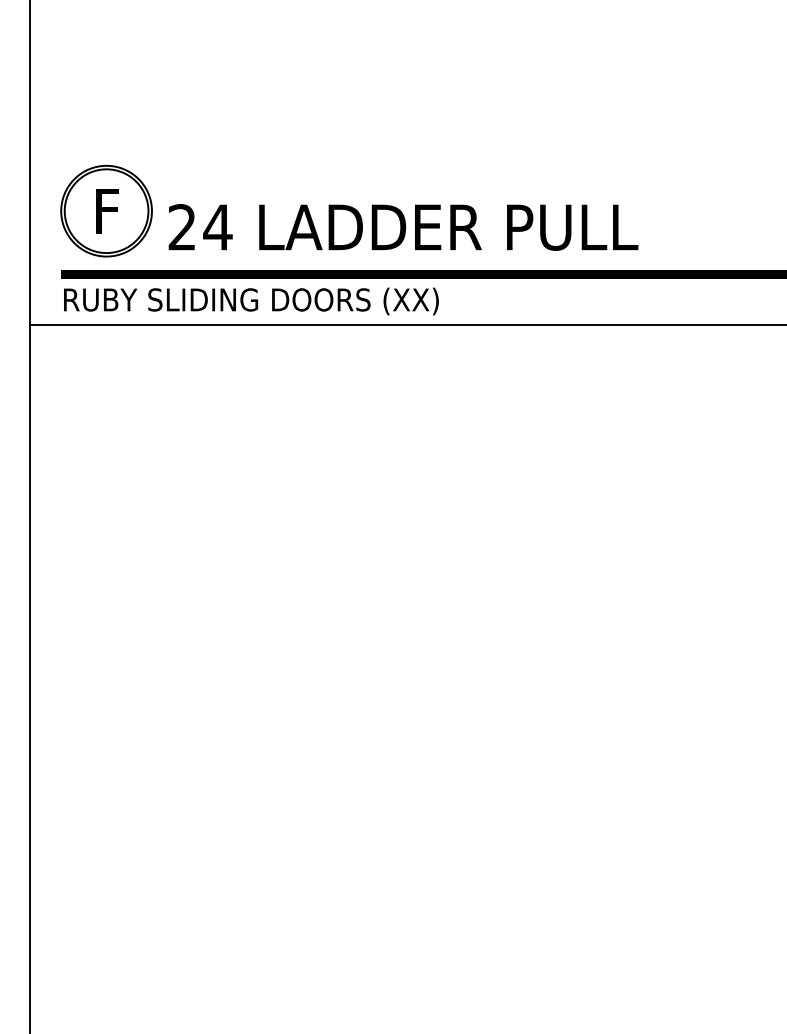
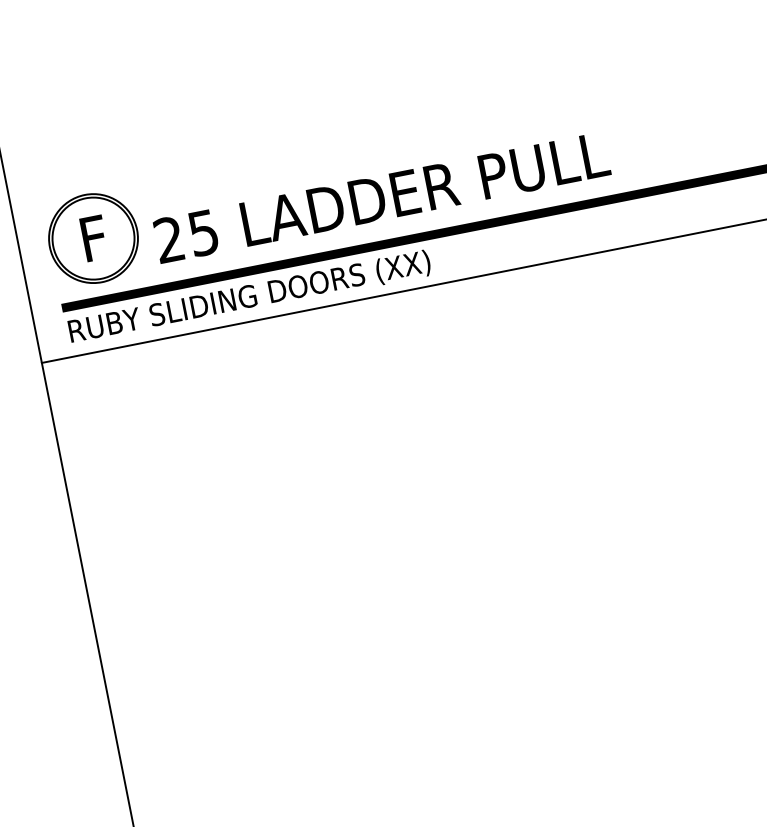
text: (217, 227) -> (203, 233), 24 -> 25

